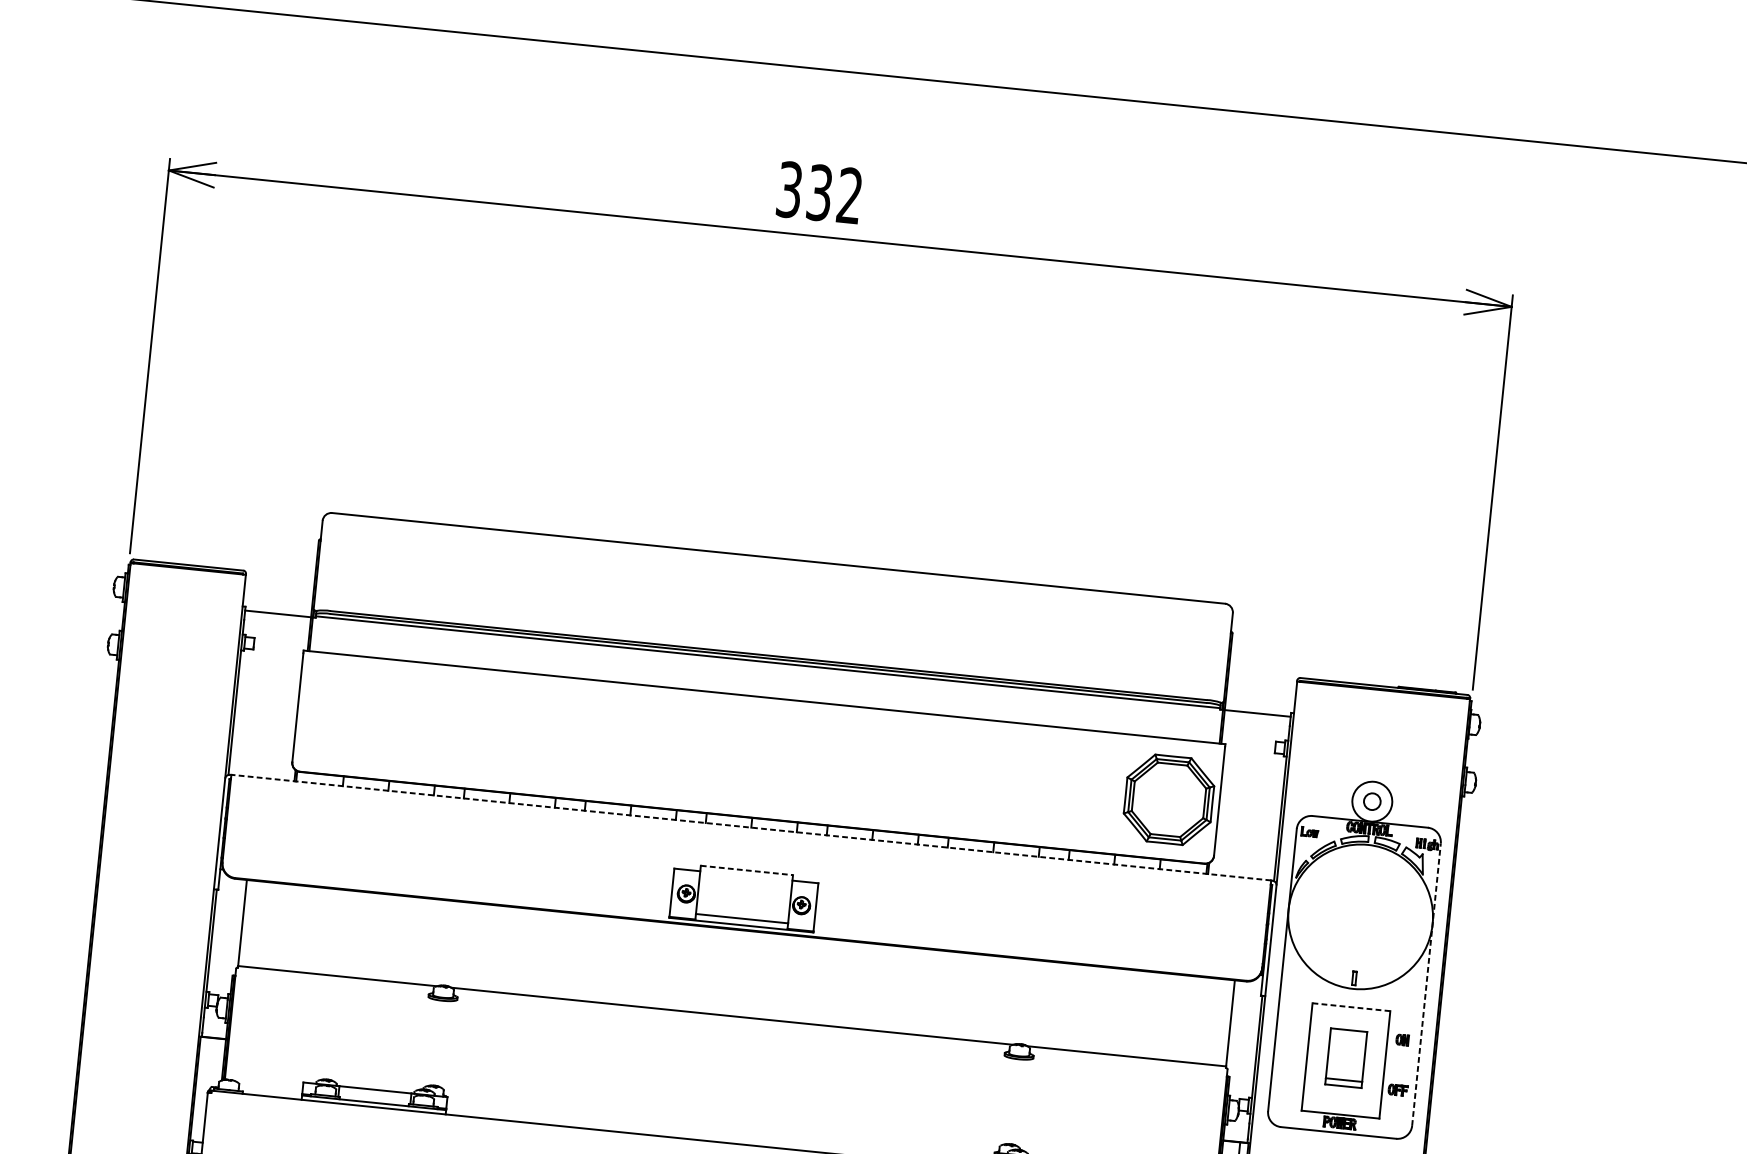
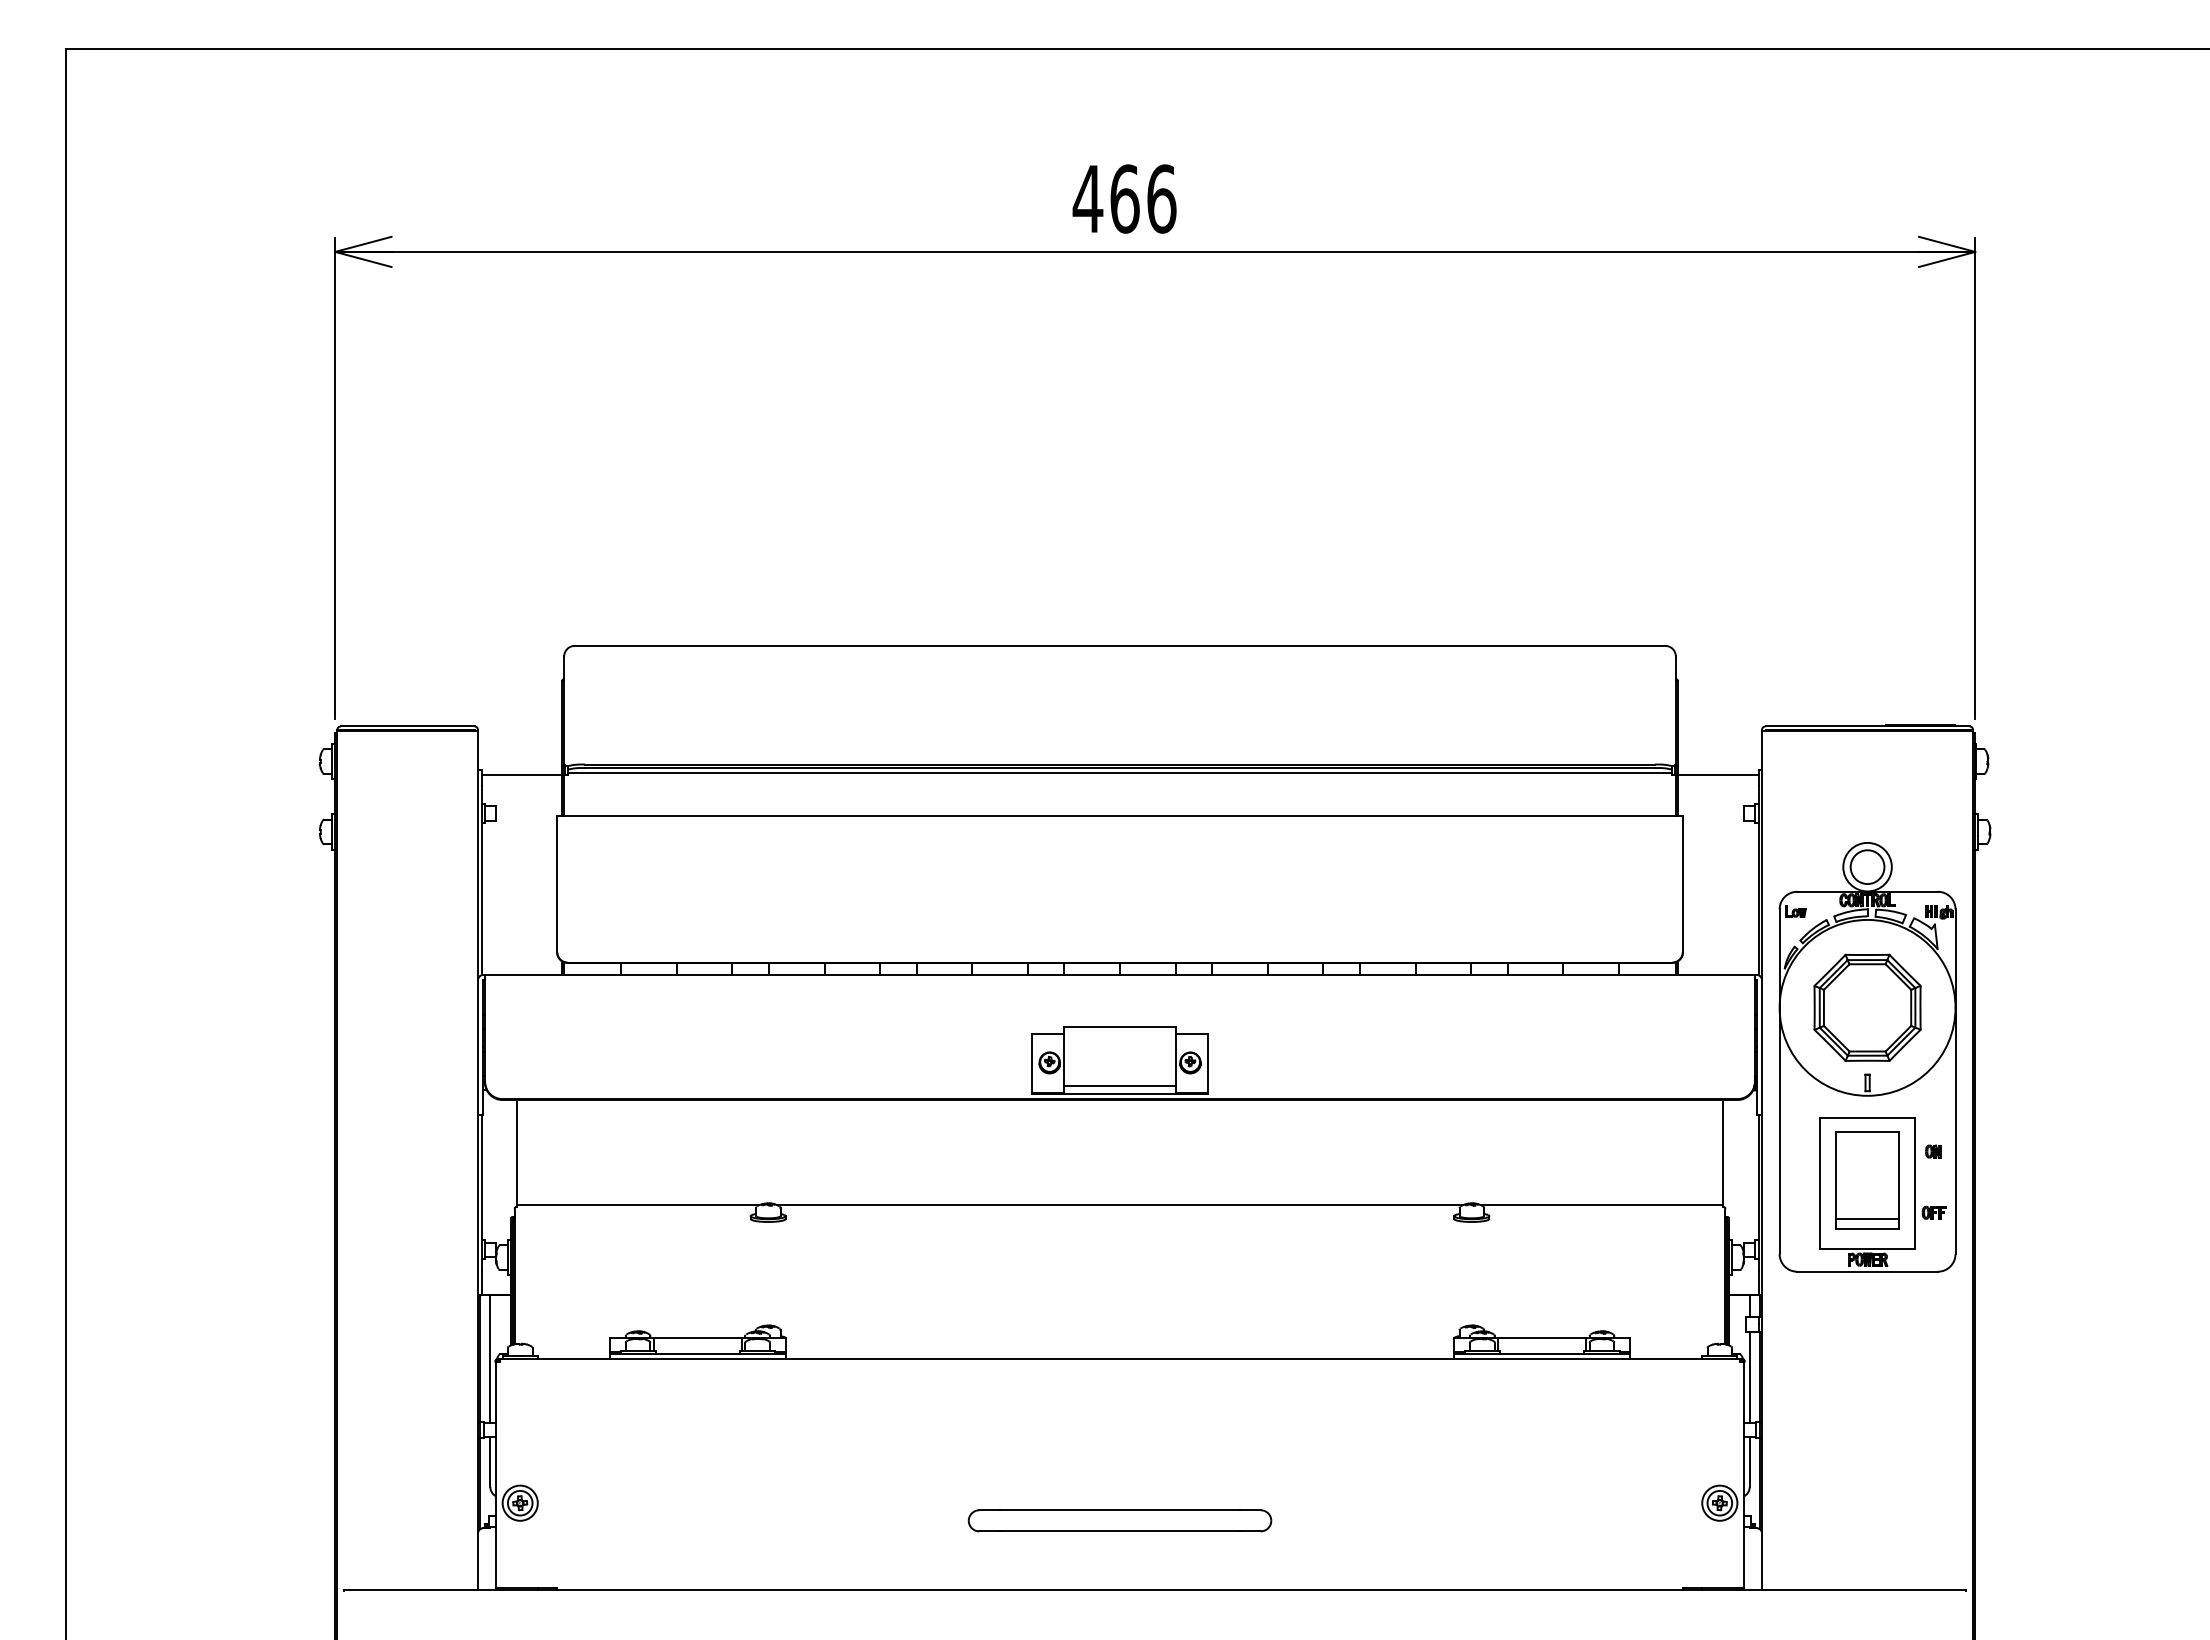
text: (819, 192) -> (1124, 198), 332 -> 466
part: (1168, 799) -> (1867, 1007), moved
circle: (1372, 801) -> (1867, 867), size x1.67
line: (751, 827) -> (1120, 974), dashed -> solid
line: (747, 870) -> (1120, 1027), dashed -> solid
line: (1426, 984) -> (1955, 1081), dashed -> solid
line: (1351, 1007) -> (1867, 1118), dashed -> solid
part: (1346, 1058) -> (1867, 1180), size x1.43
line: (203, 1089) -> (490, 1358), added

